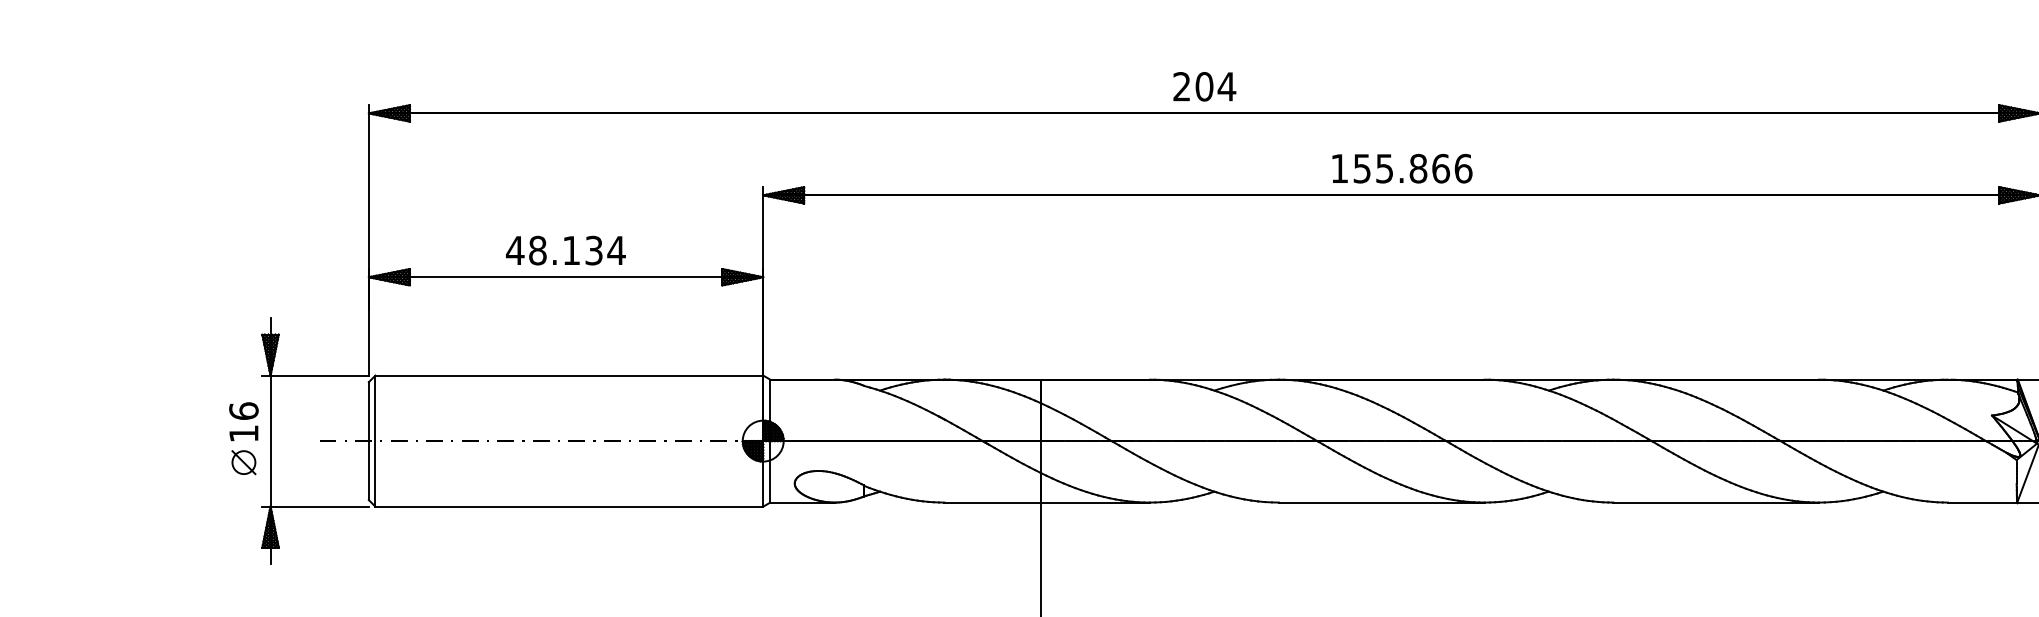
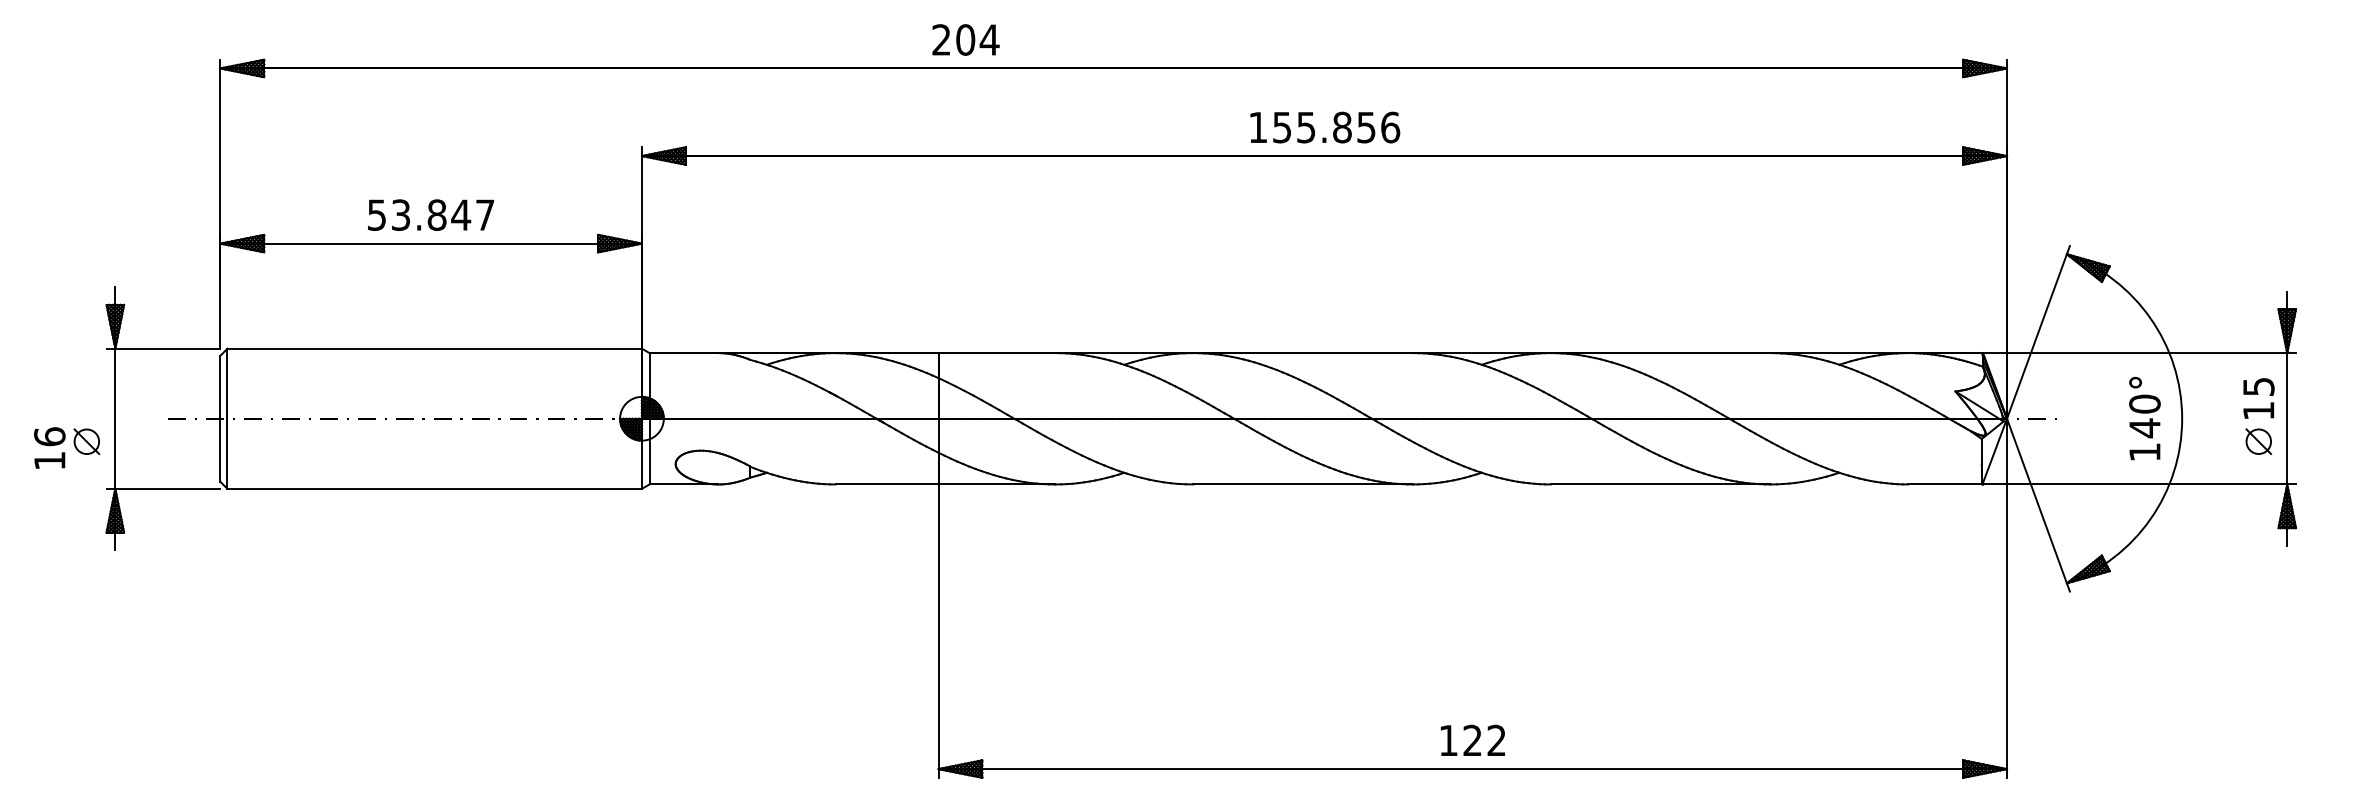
text: (1204, 86) -> (965, 39), moved
text: (1441, 168) -> (1366, 127), 155.866 -> 155.856
text: (565, 250) -> (430, 214), 48.134 -> 53.847
text: (243, 421) -> (49, 447), moved

